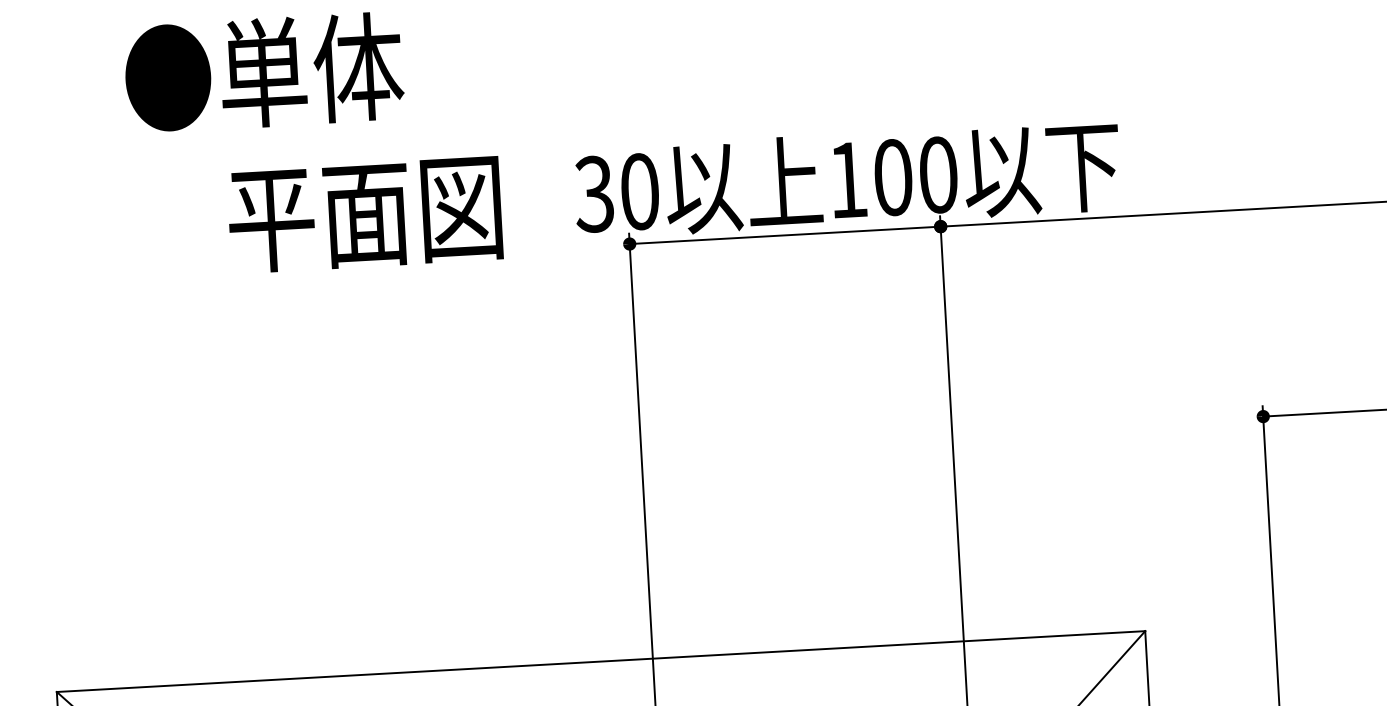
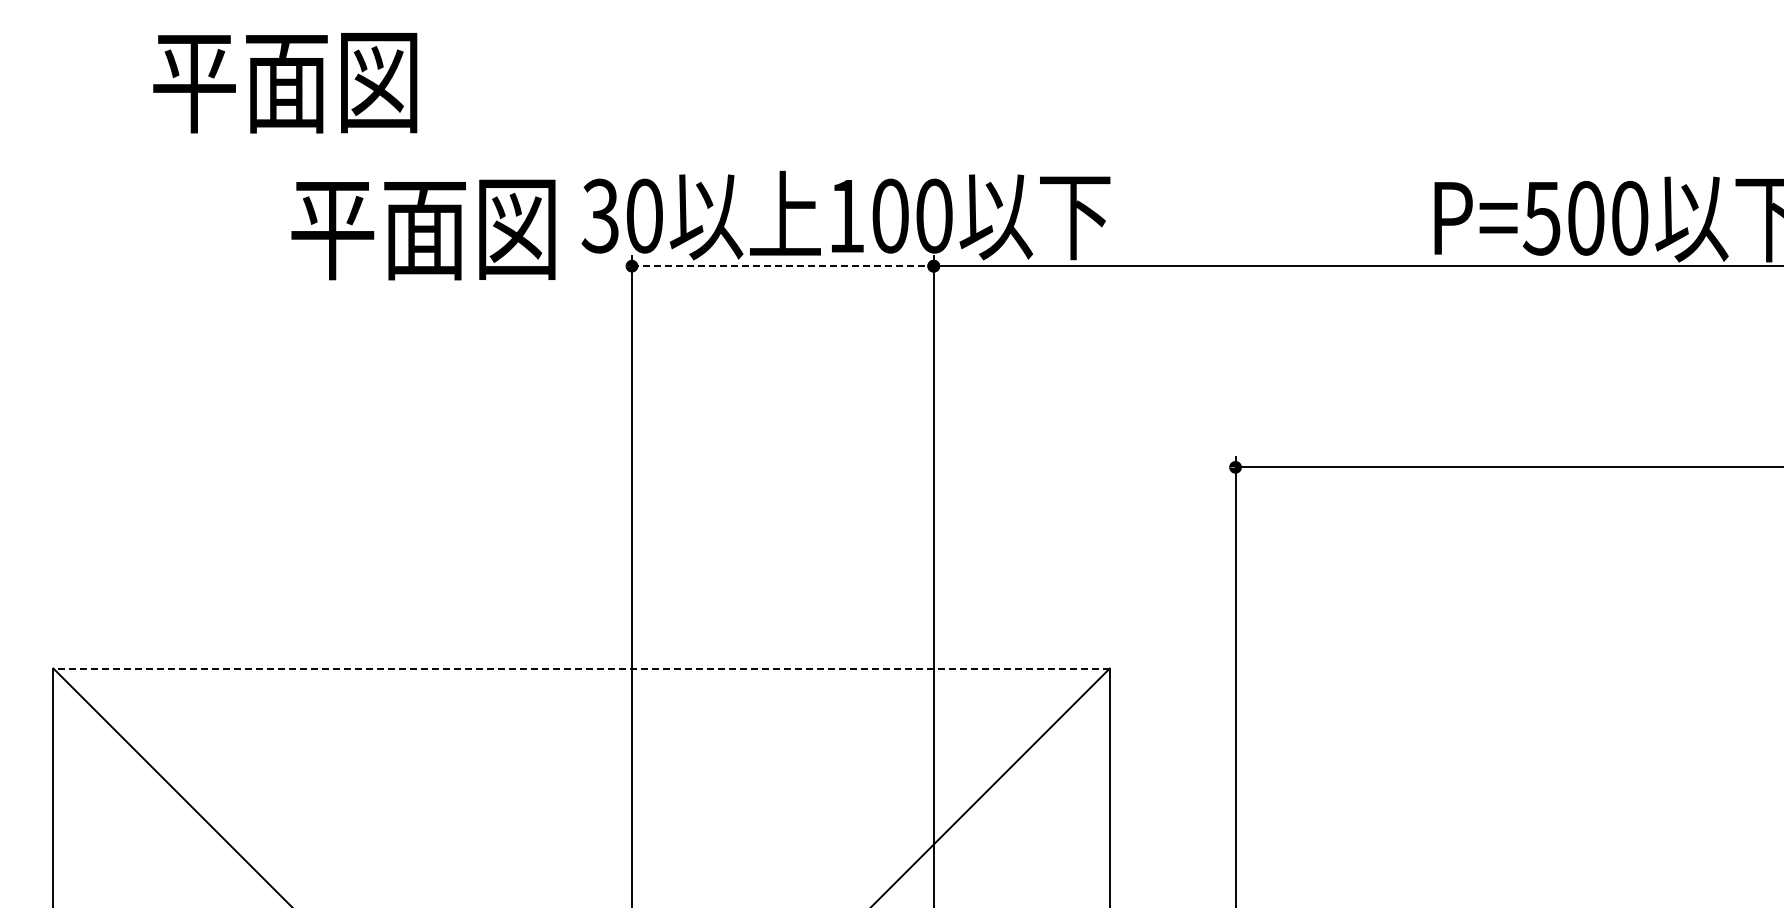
text: (264, 72) -> (287, 80), ●単体 -> 平面図
text: (365, 214) -> (423, 229), moved
line: (784, 235) -> (782, 266), solid -> dashed
line: (600, 661) -> (581, 668), solid -> dashed

